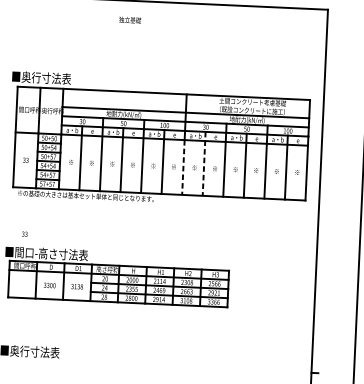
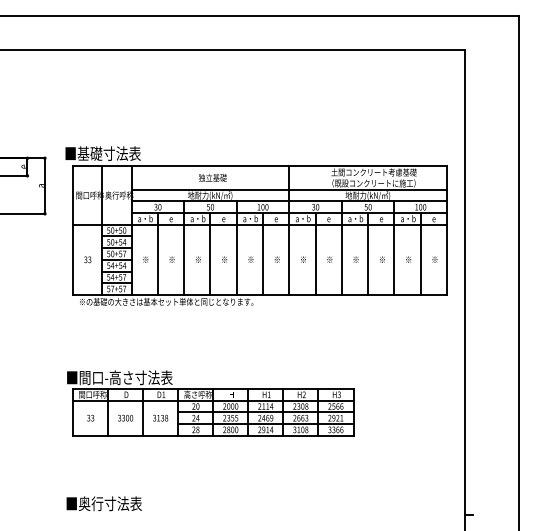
text: (129, 19) -> (212, 177), moved
text: (31, 77) -> (89, 153), ■奥行寸法表 -> ■基礎寸法表
line: (204, 164) -> (315, 254), dashed -> solid
line: (183, 168) -> (289, 260), dashed -> solid
text: (24, 233) -> (90, 417), moved

